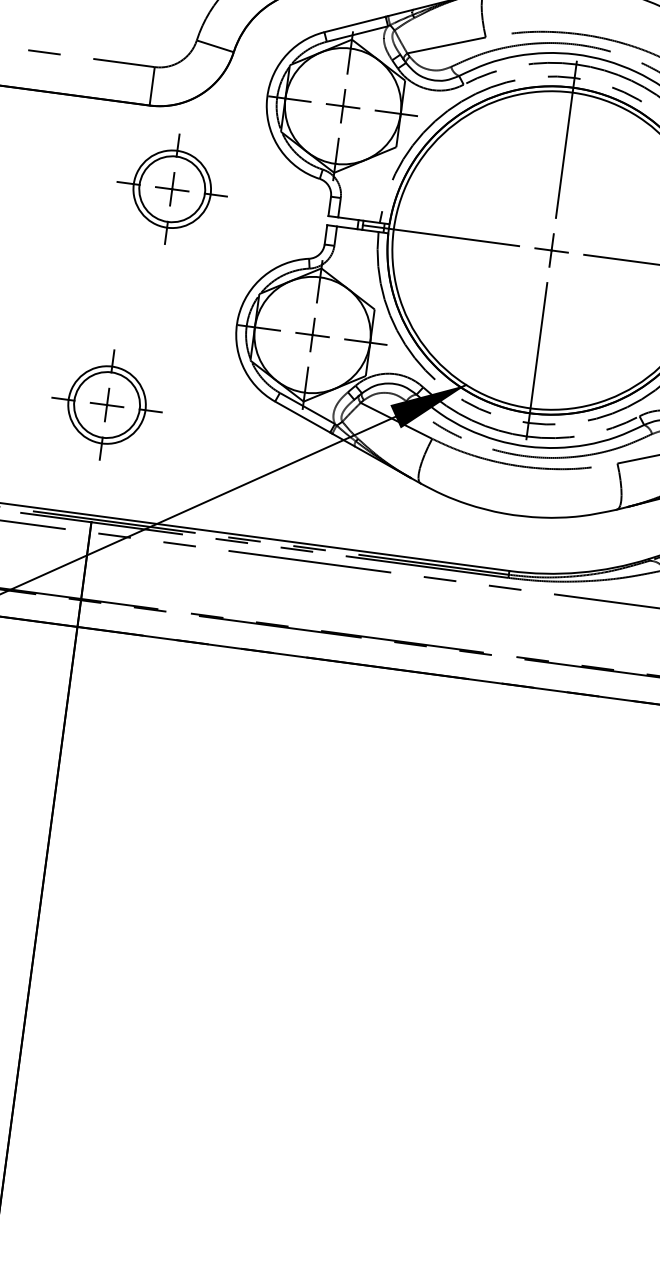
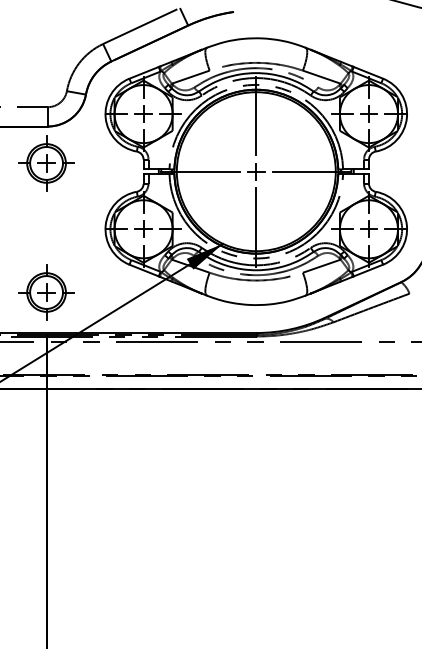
part: (172, 189) -> (46, 163), moved
part: (106, 405) -> (46, 292), moved

